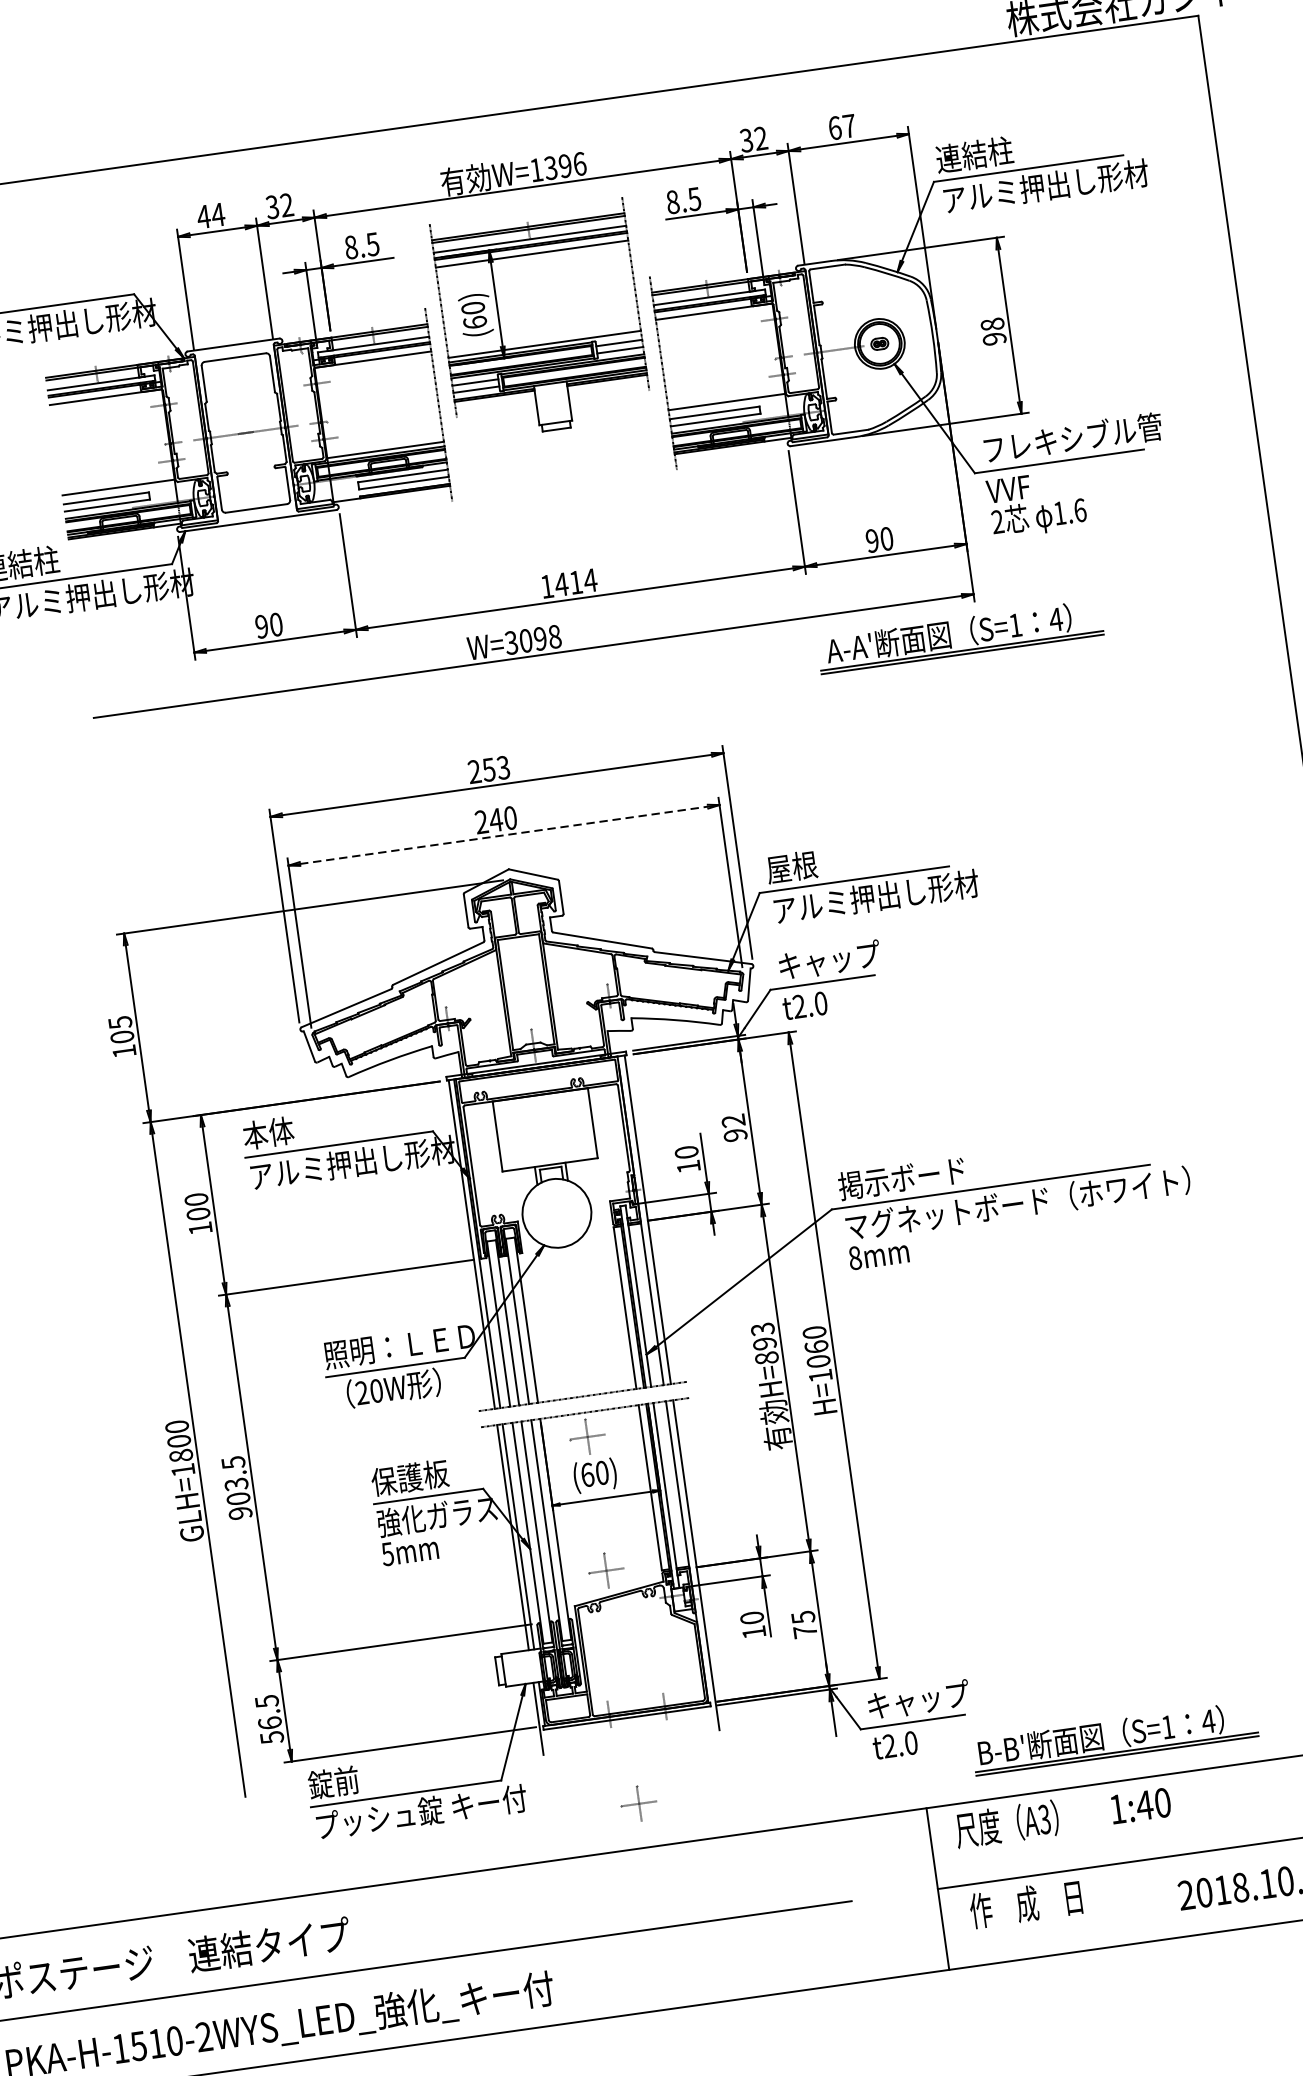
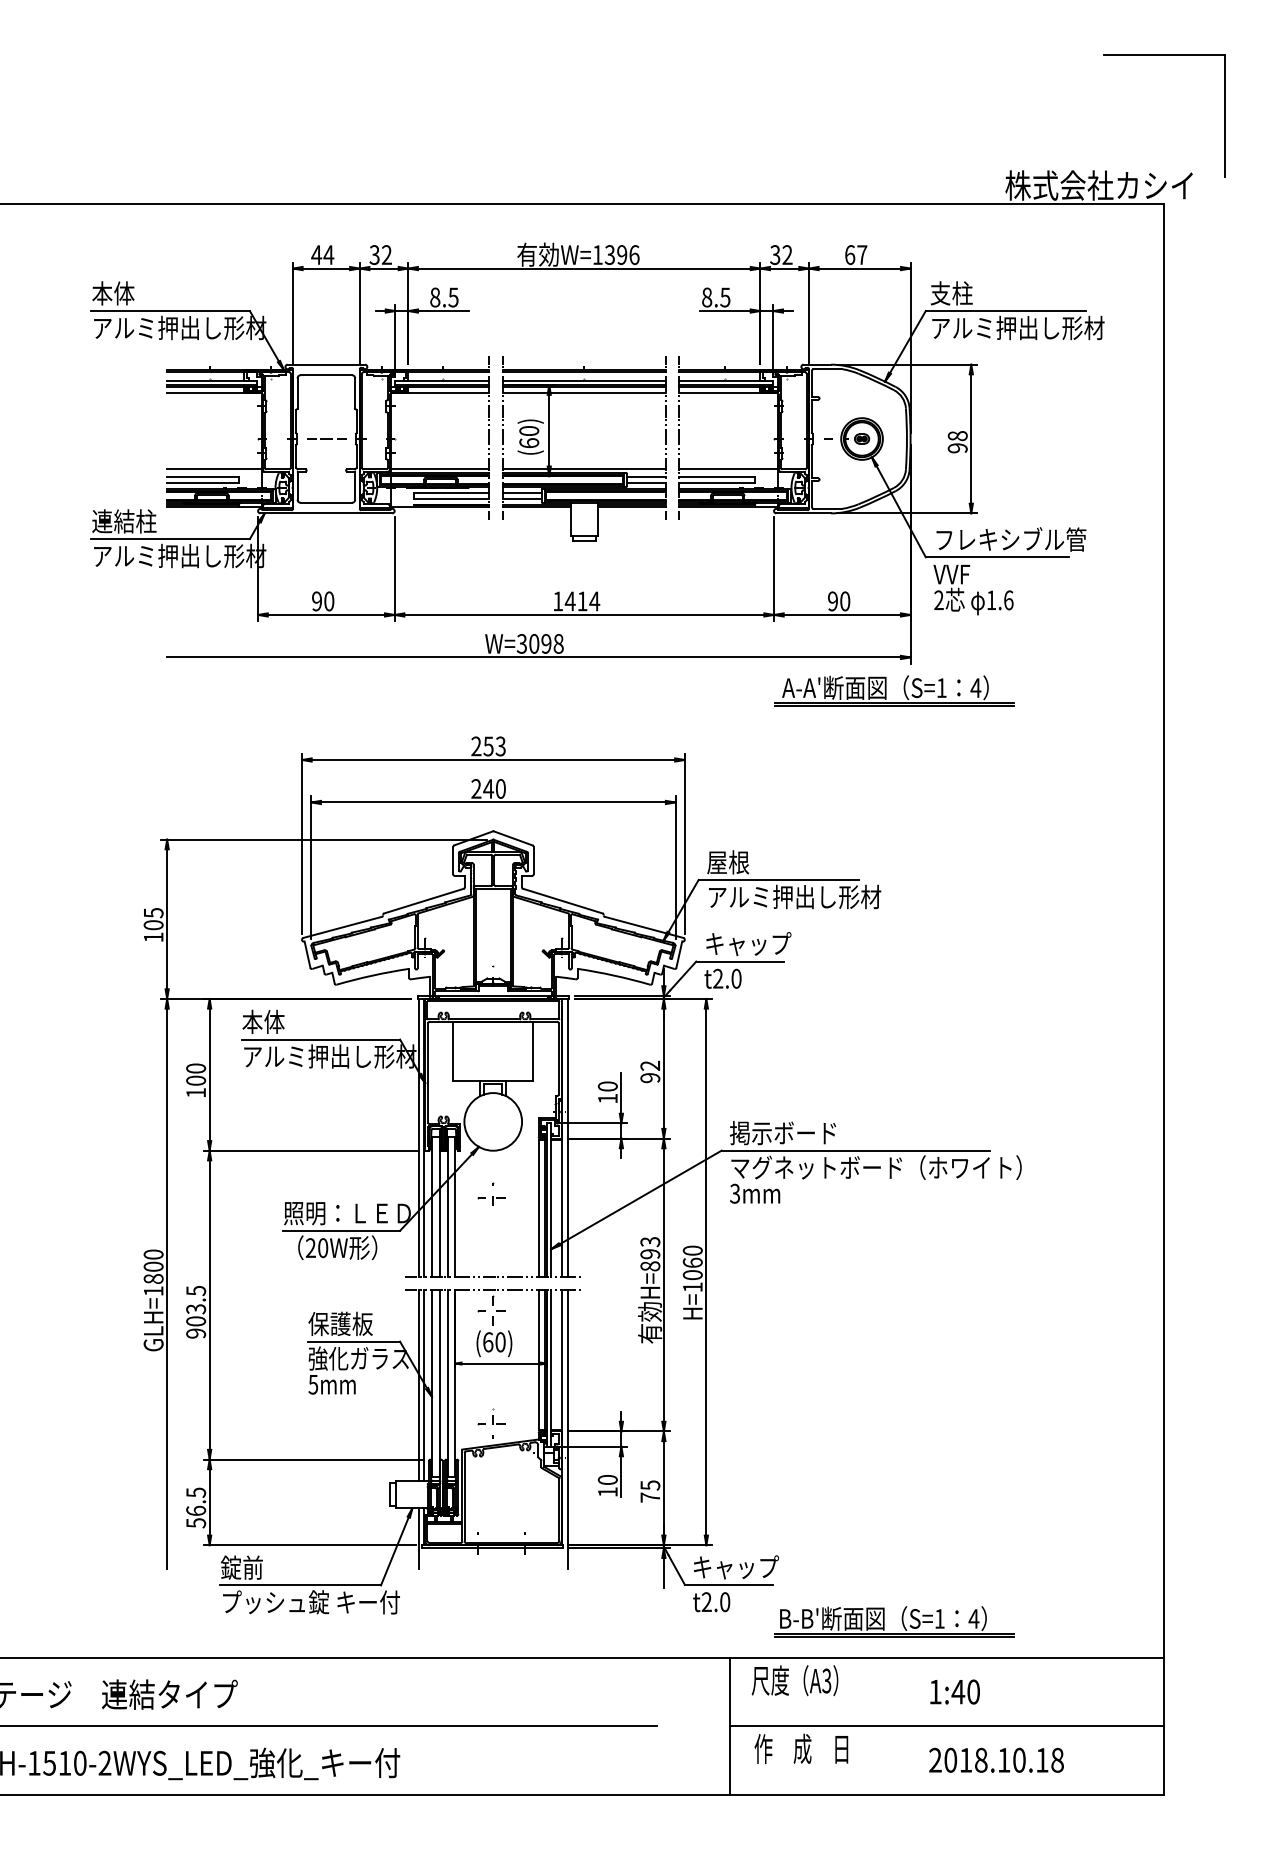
text: (974, 155) -> (962, 293), 連結柱 -> 支柱
part: (544, 343) -> (584, 468), moved
line: (504, 835) -> (493, 802), dashed -> solid
text: (855, 1257) -> (735, 1193), 8mm -> 3mm
part: (637, 1798) -> (491, 1193), moved
text: (1140, 1805) -> (954, 1691), moved

